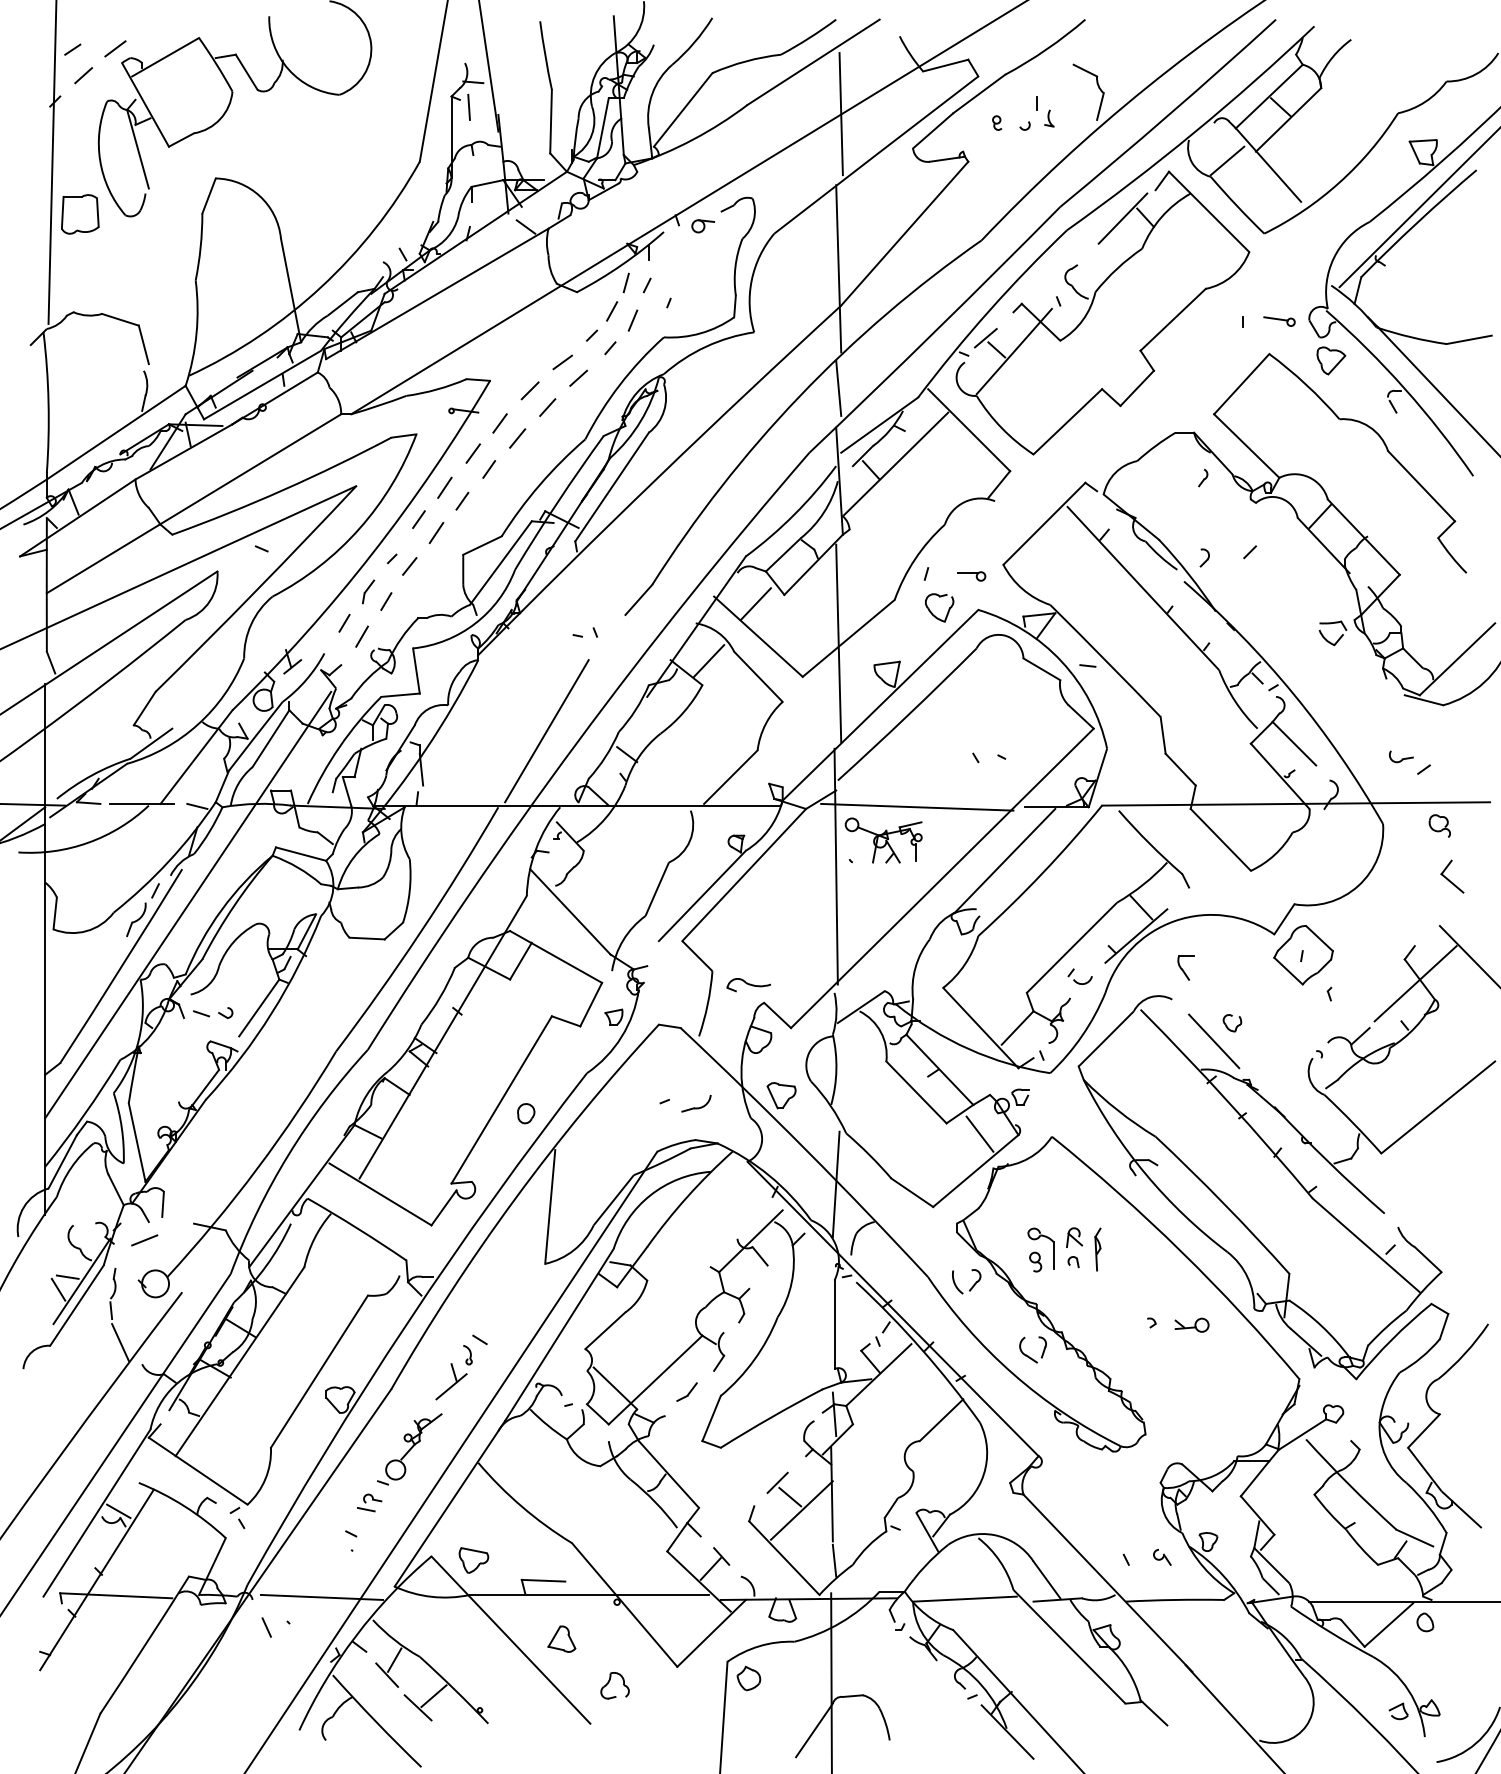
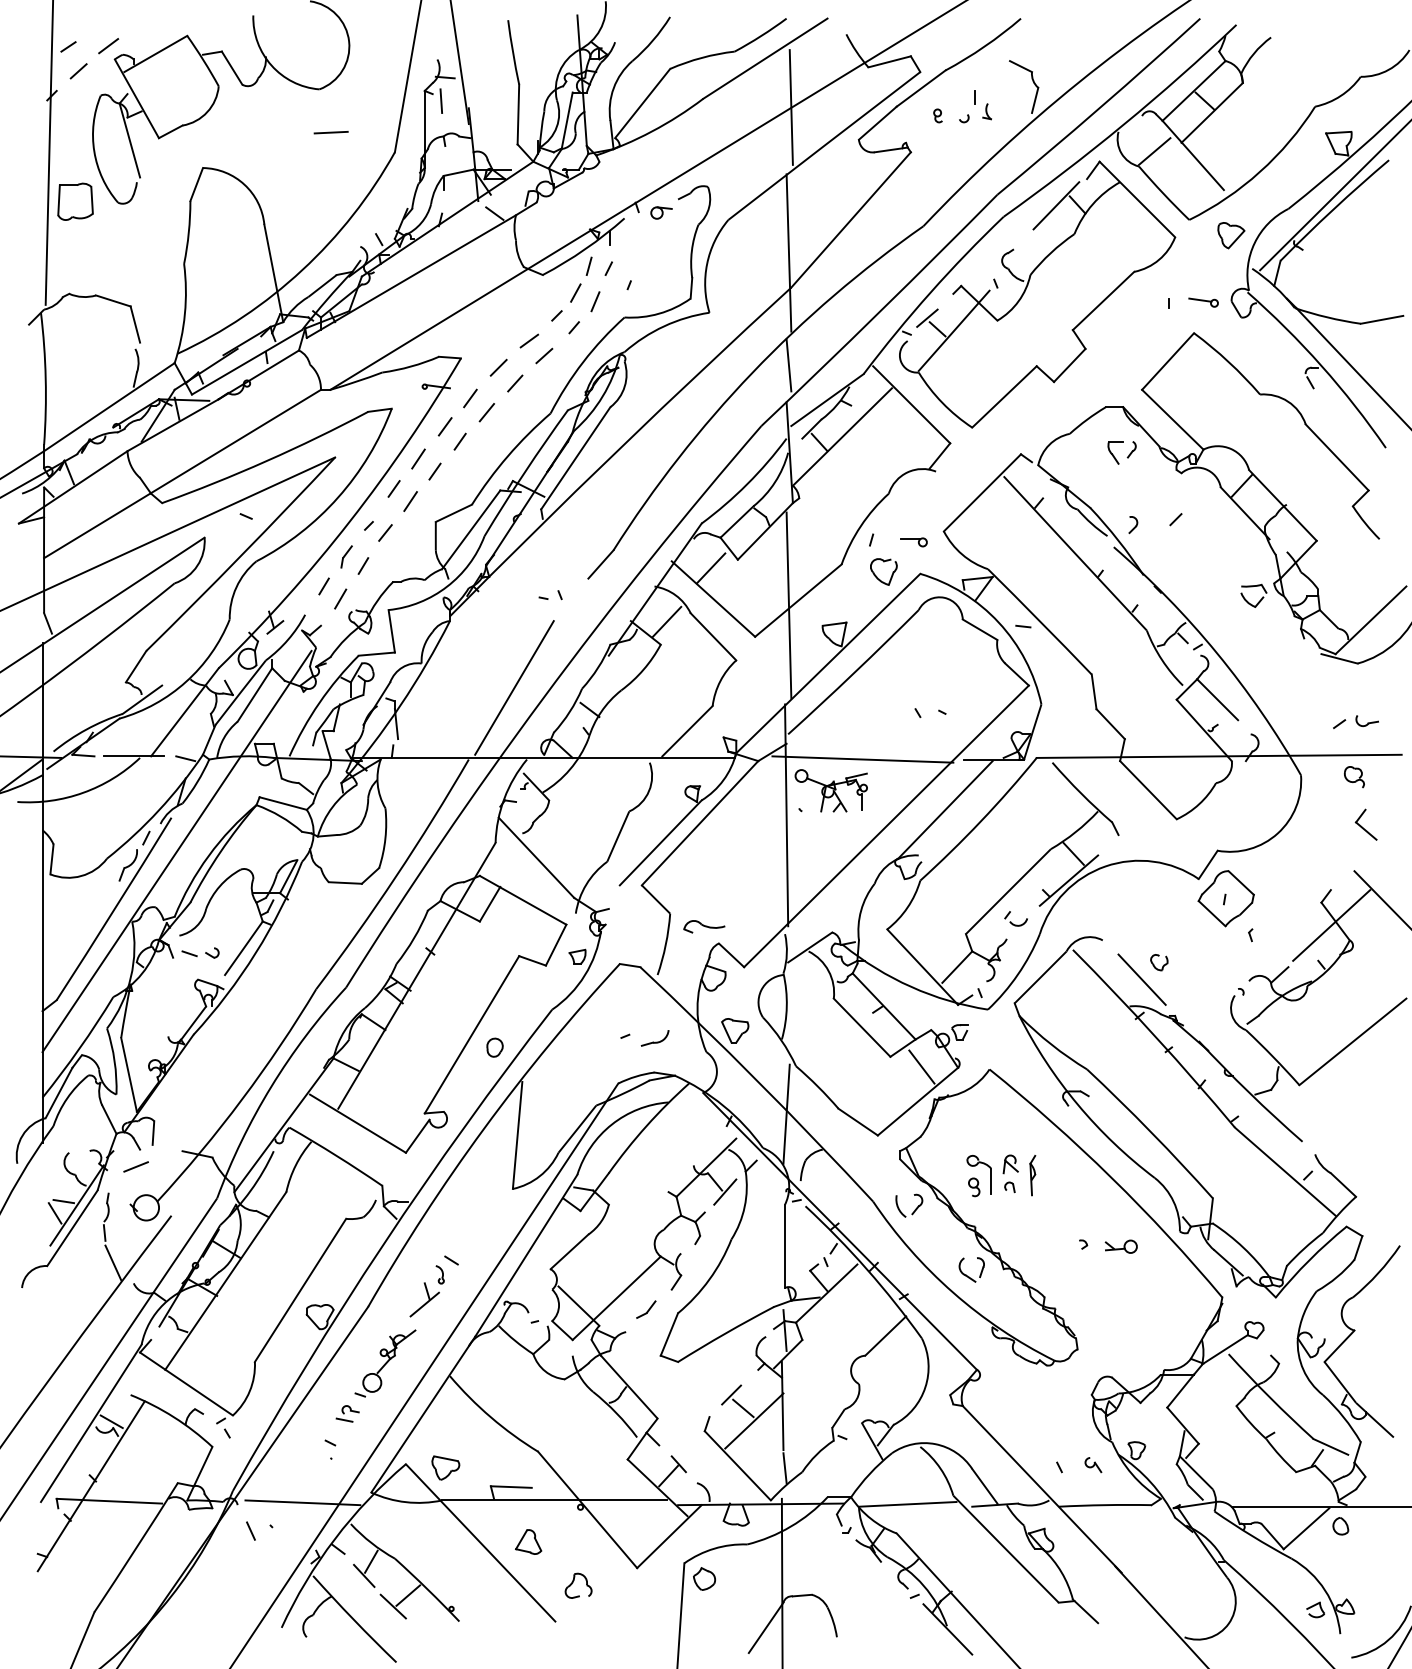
line: (351, 140) -> (330, 132), added
part: (1331, 360) -> (1231, 235), moved
part: (1400, 756) -> (1366, 720), moved
part: (1185, 967) -> (1115, 452), moved
line: (771, 1266) -> (725, 1191), added

